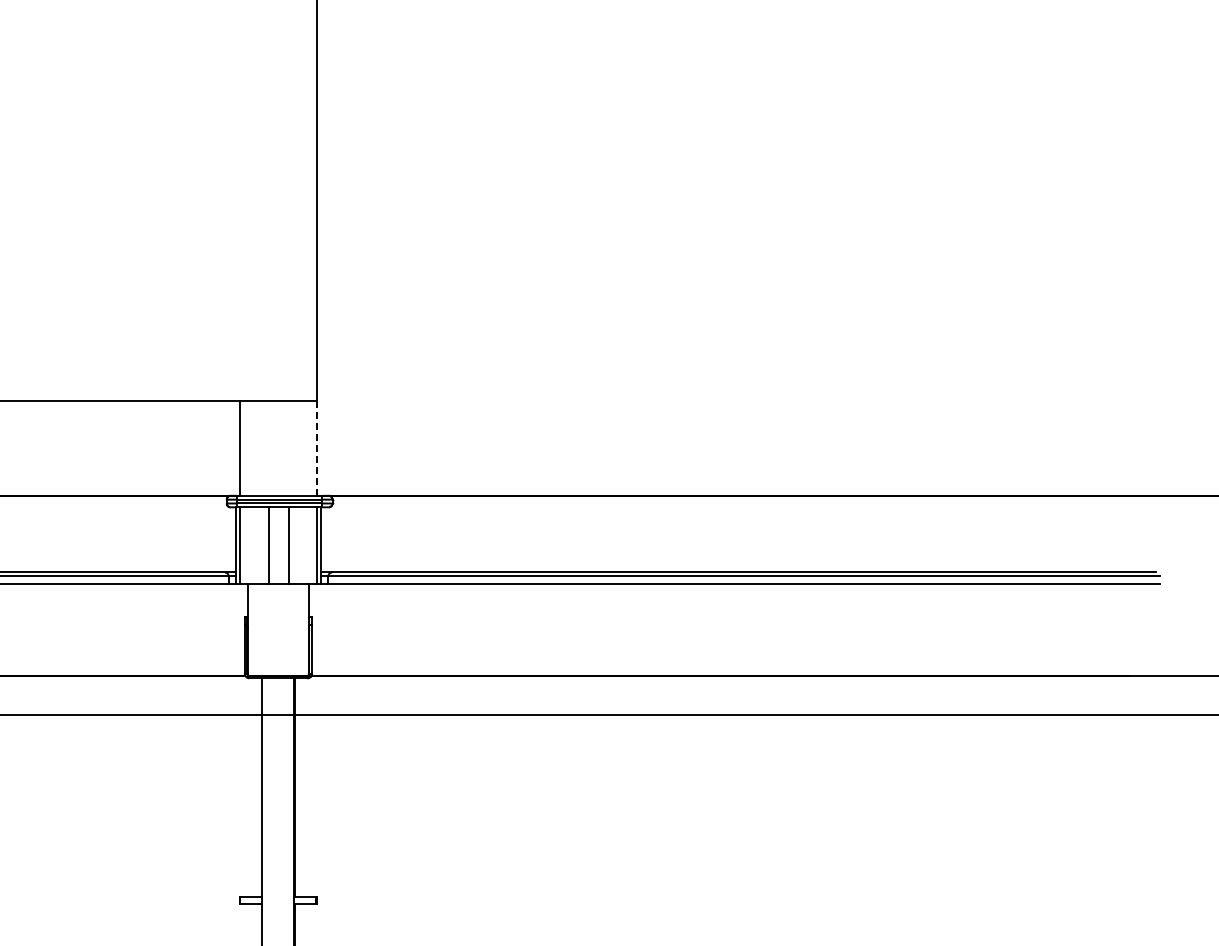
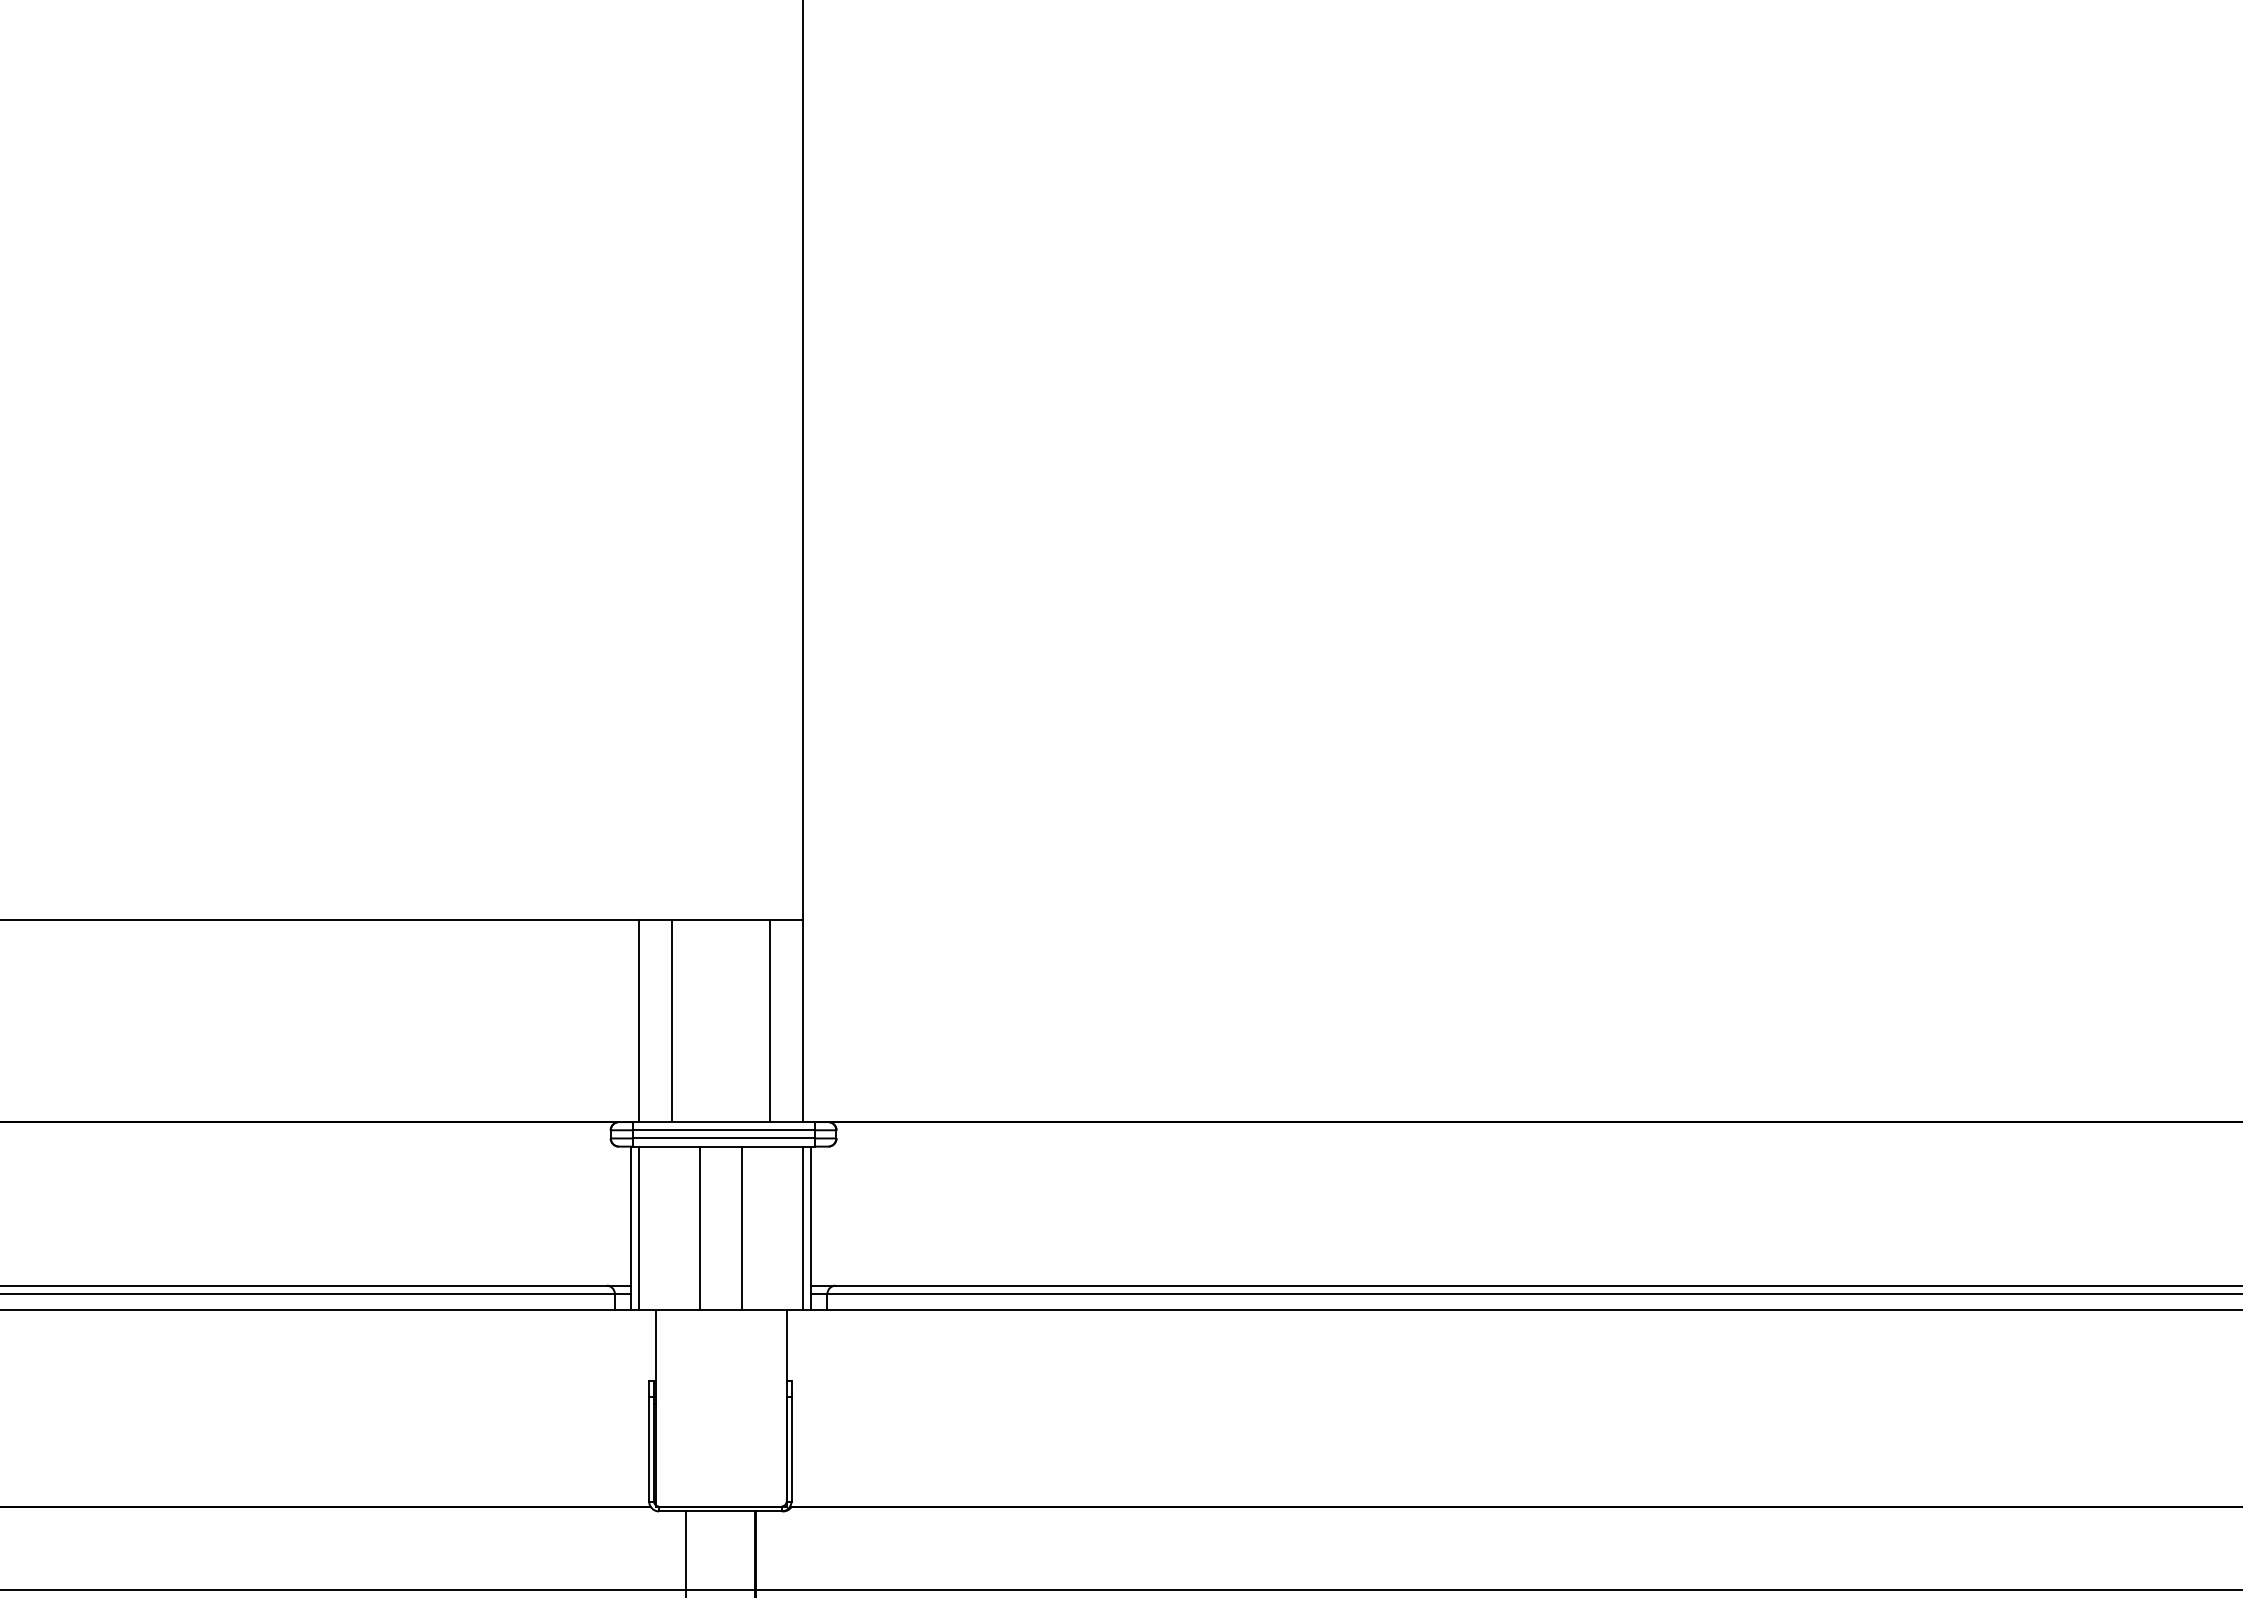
line: (255, 447) -> (672, 1018), added
line: (301, 447) -> (770, 1018), added
line: (316, 448) -> (802, 1021), dashed -> solid

